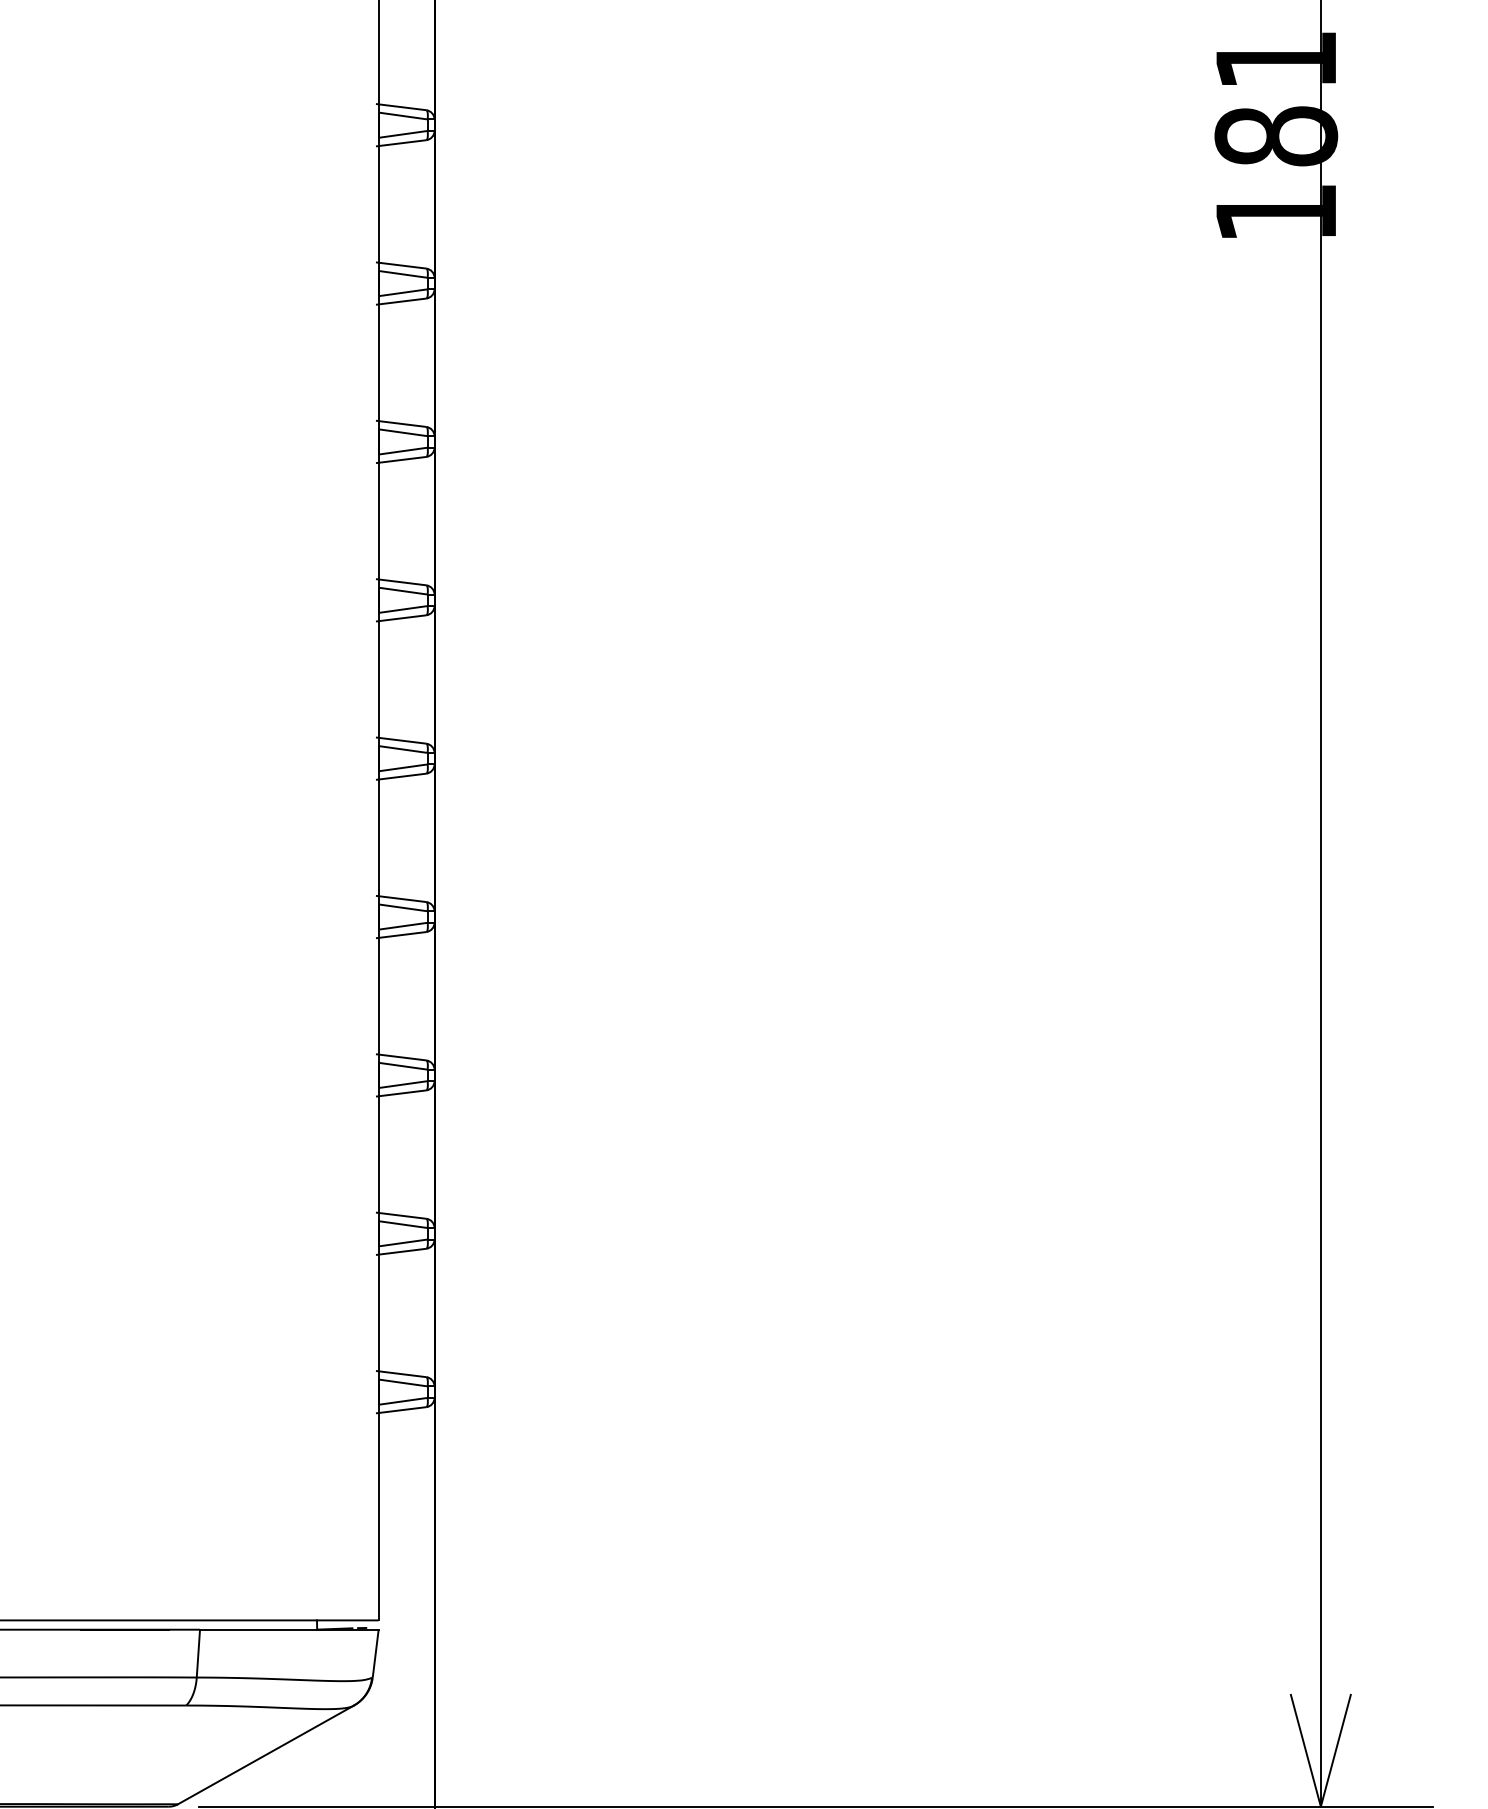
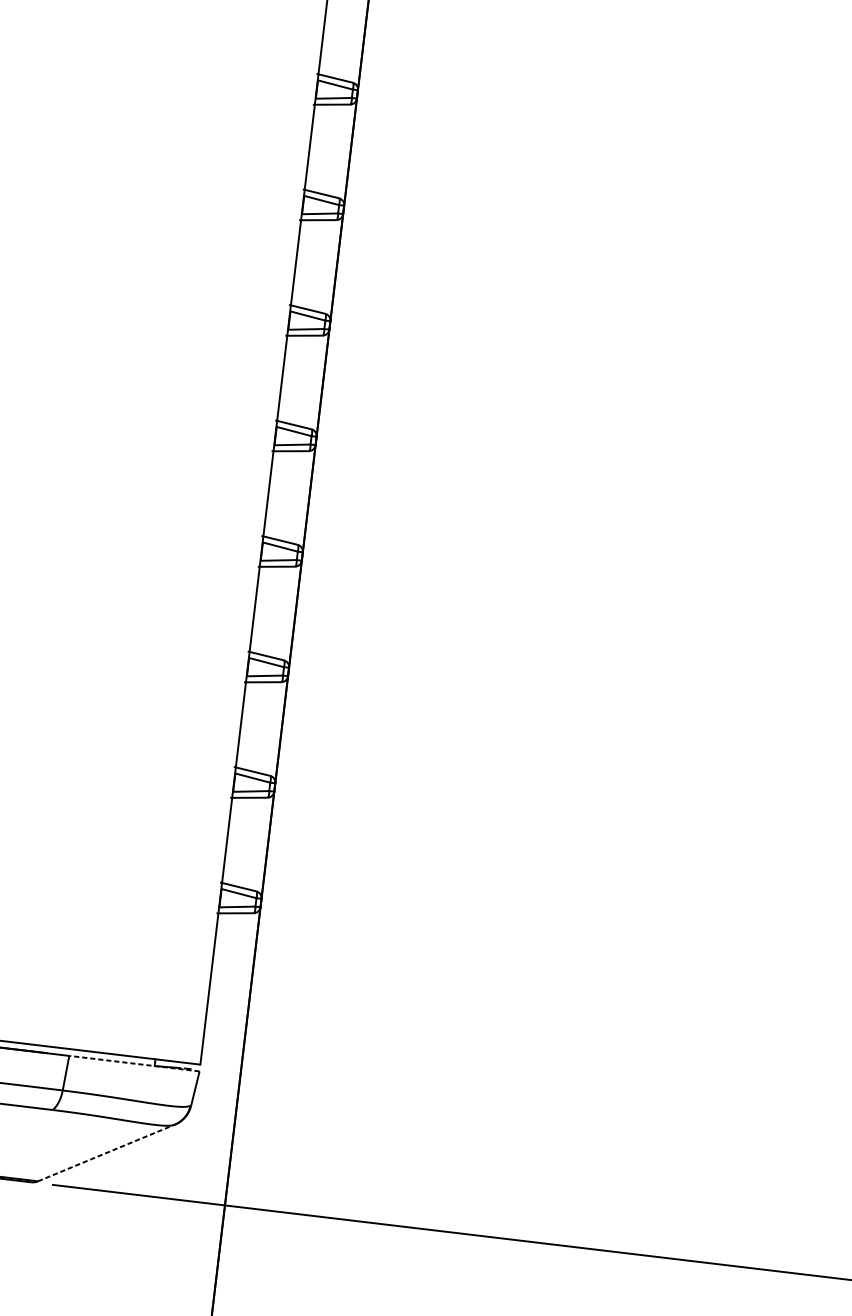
line: (288, 1629) -> (133, 1063), solid -> dashed
line: (265, 1755) -> (106, 1153), solid -> dashed

